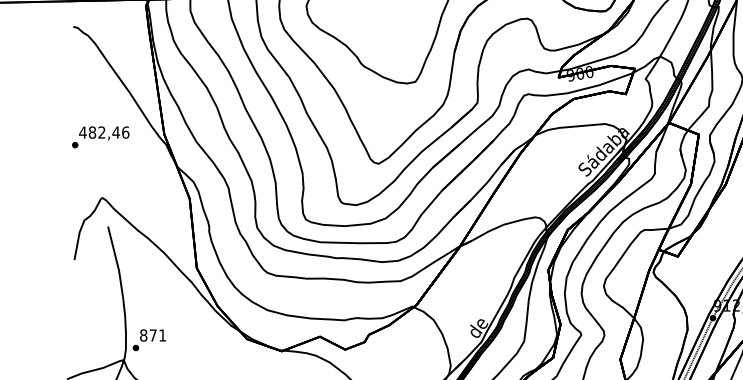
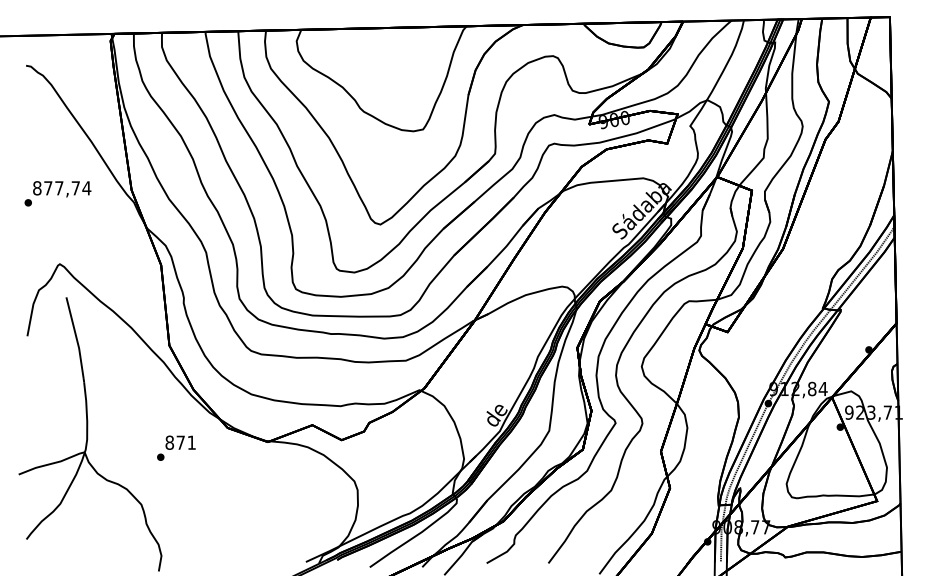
text: (103, 132) -> (61, 188), 482,46 -> 877,74
text: (149, 339) -> (176, 447), moved

